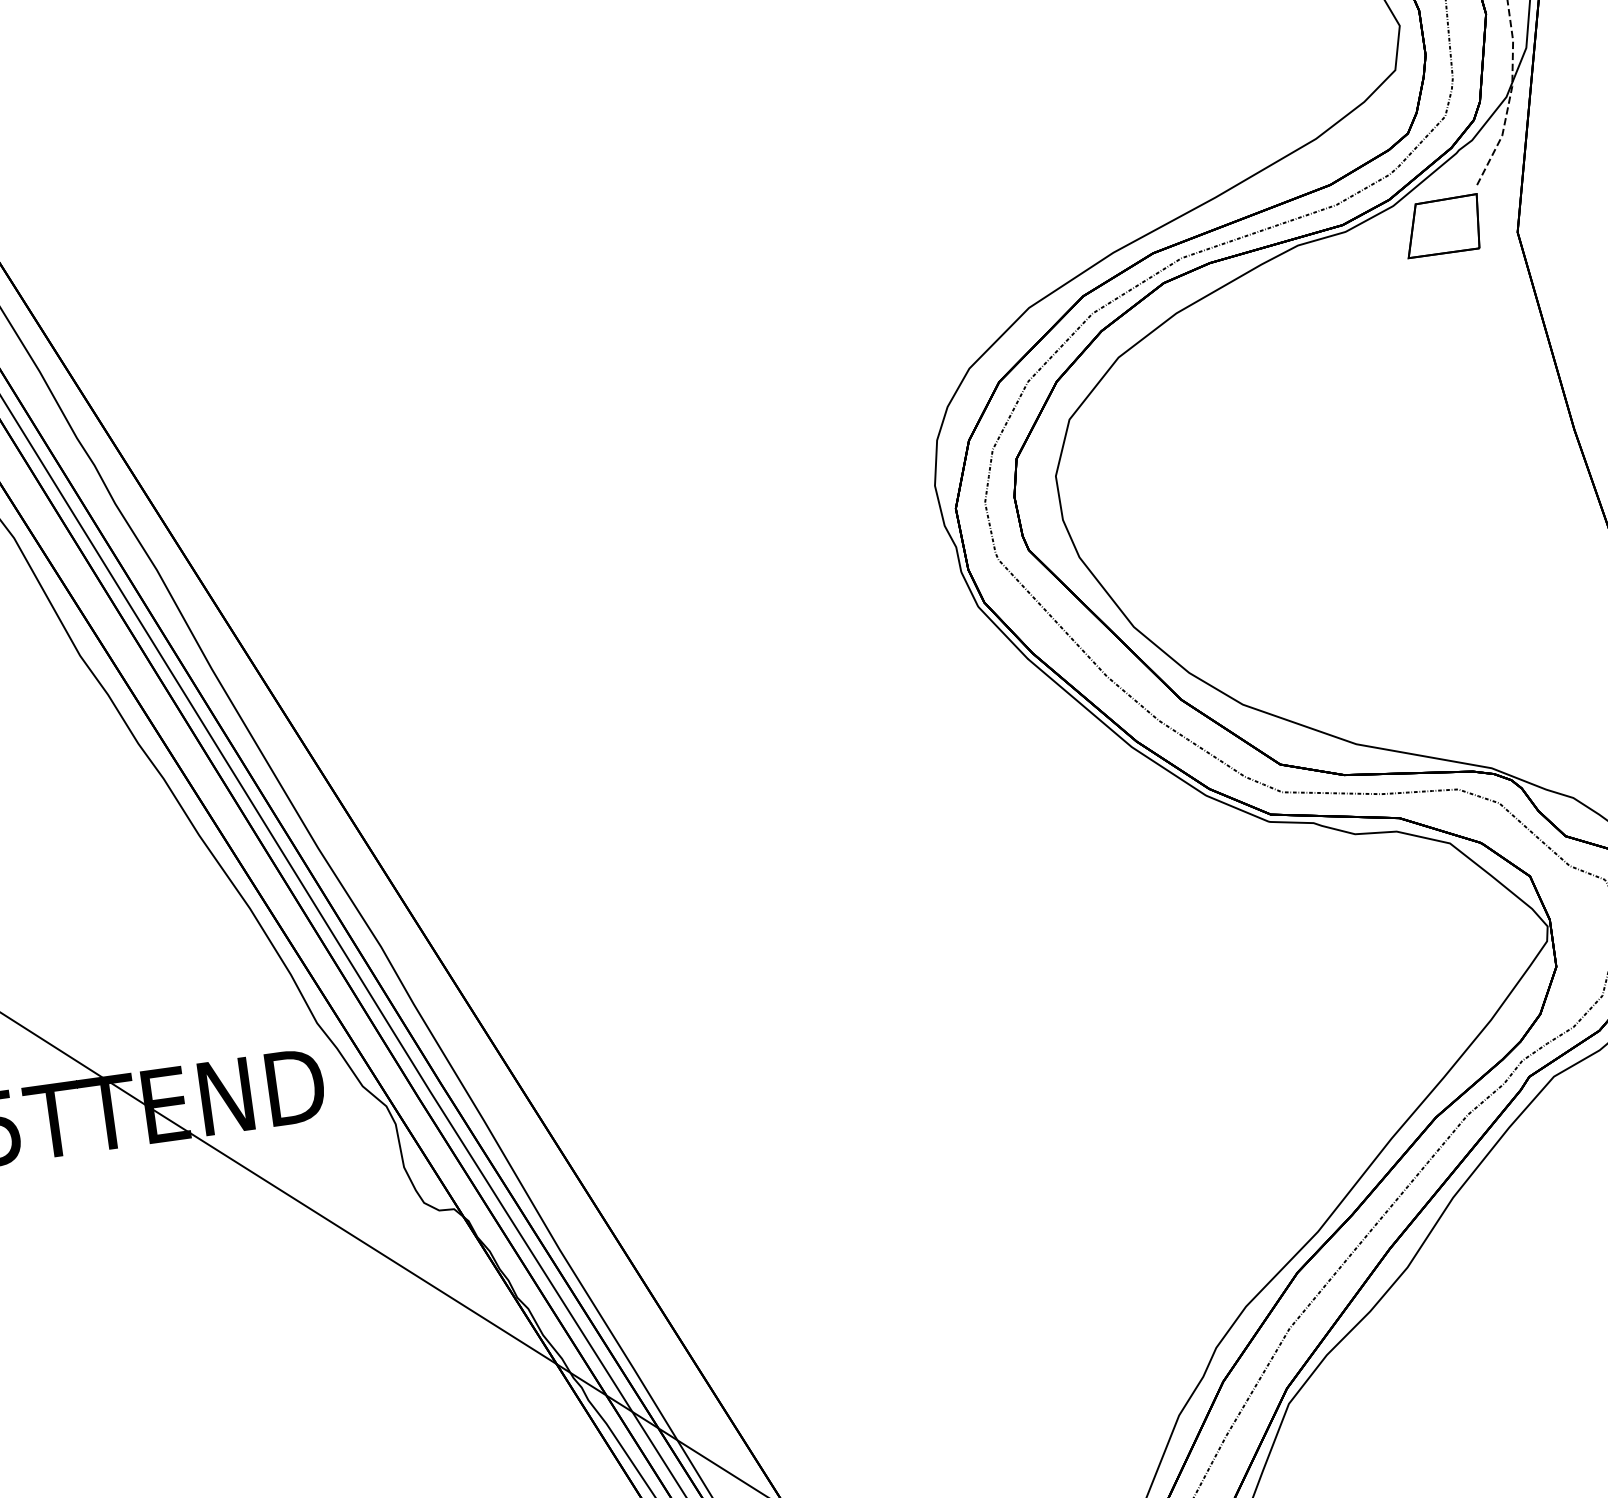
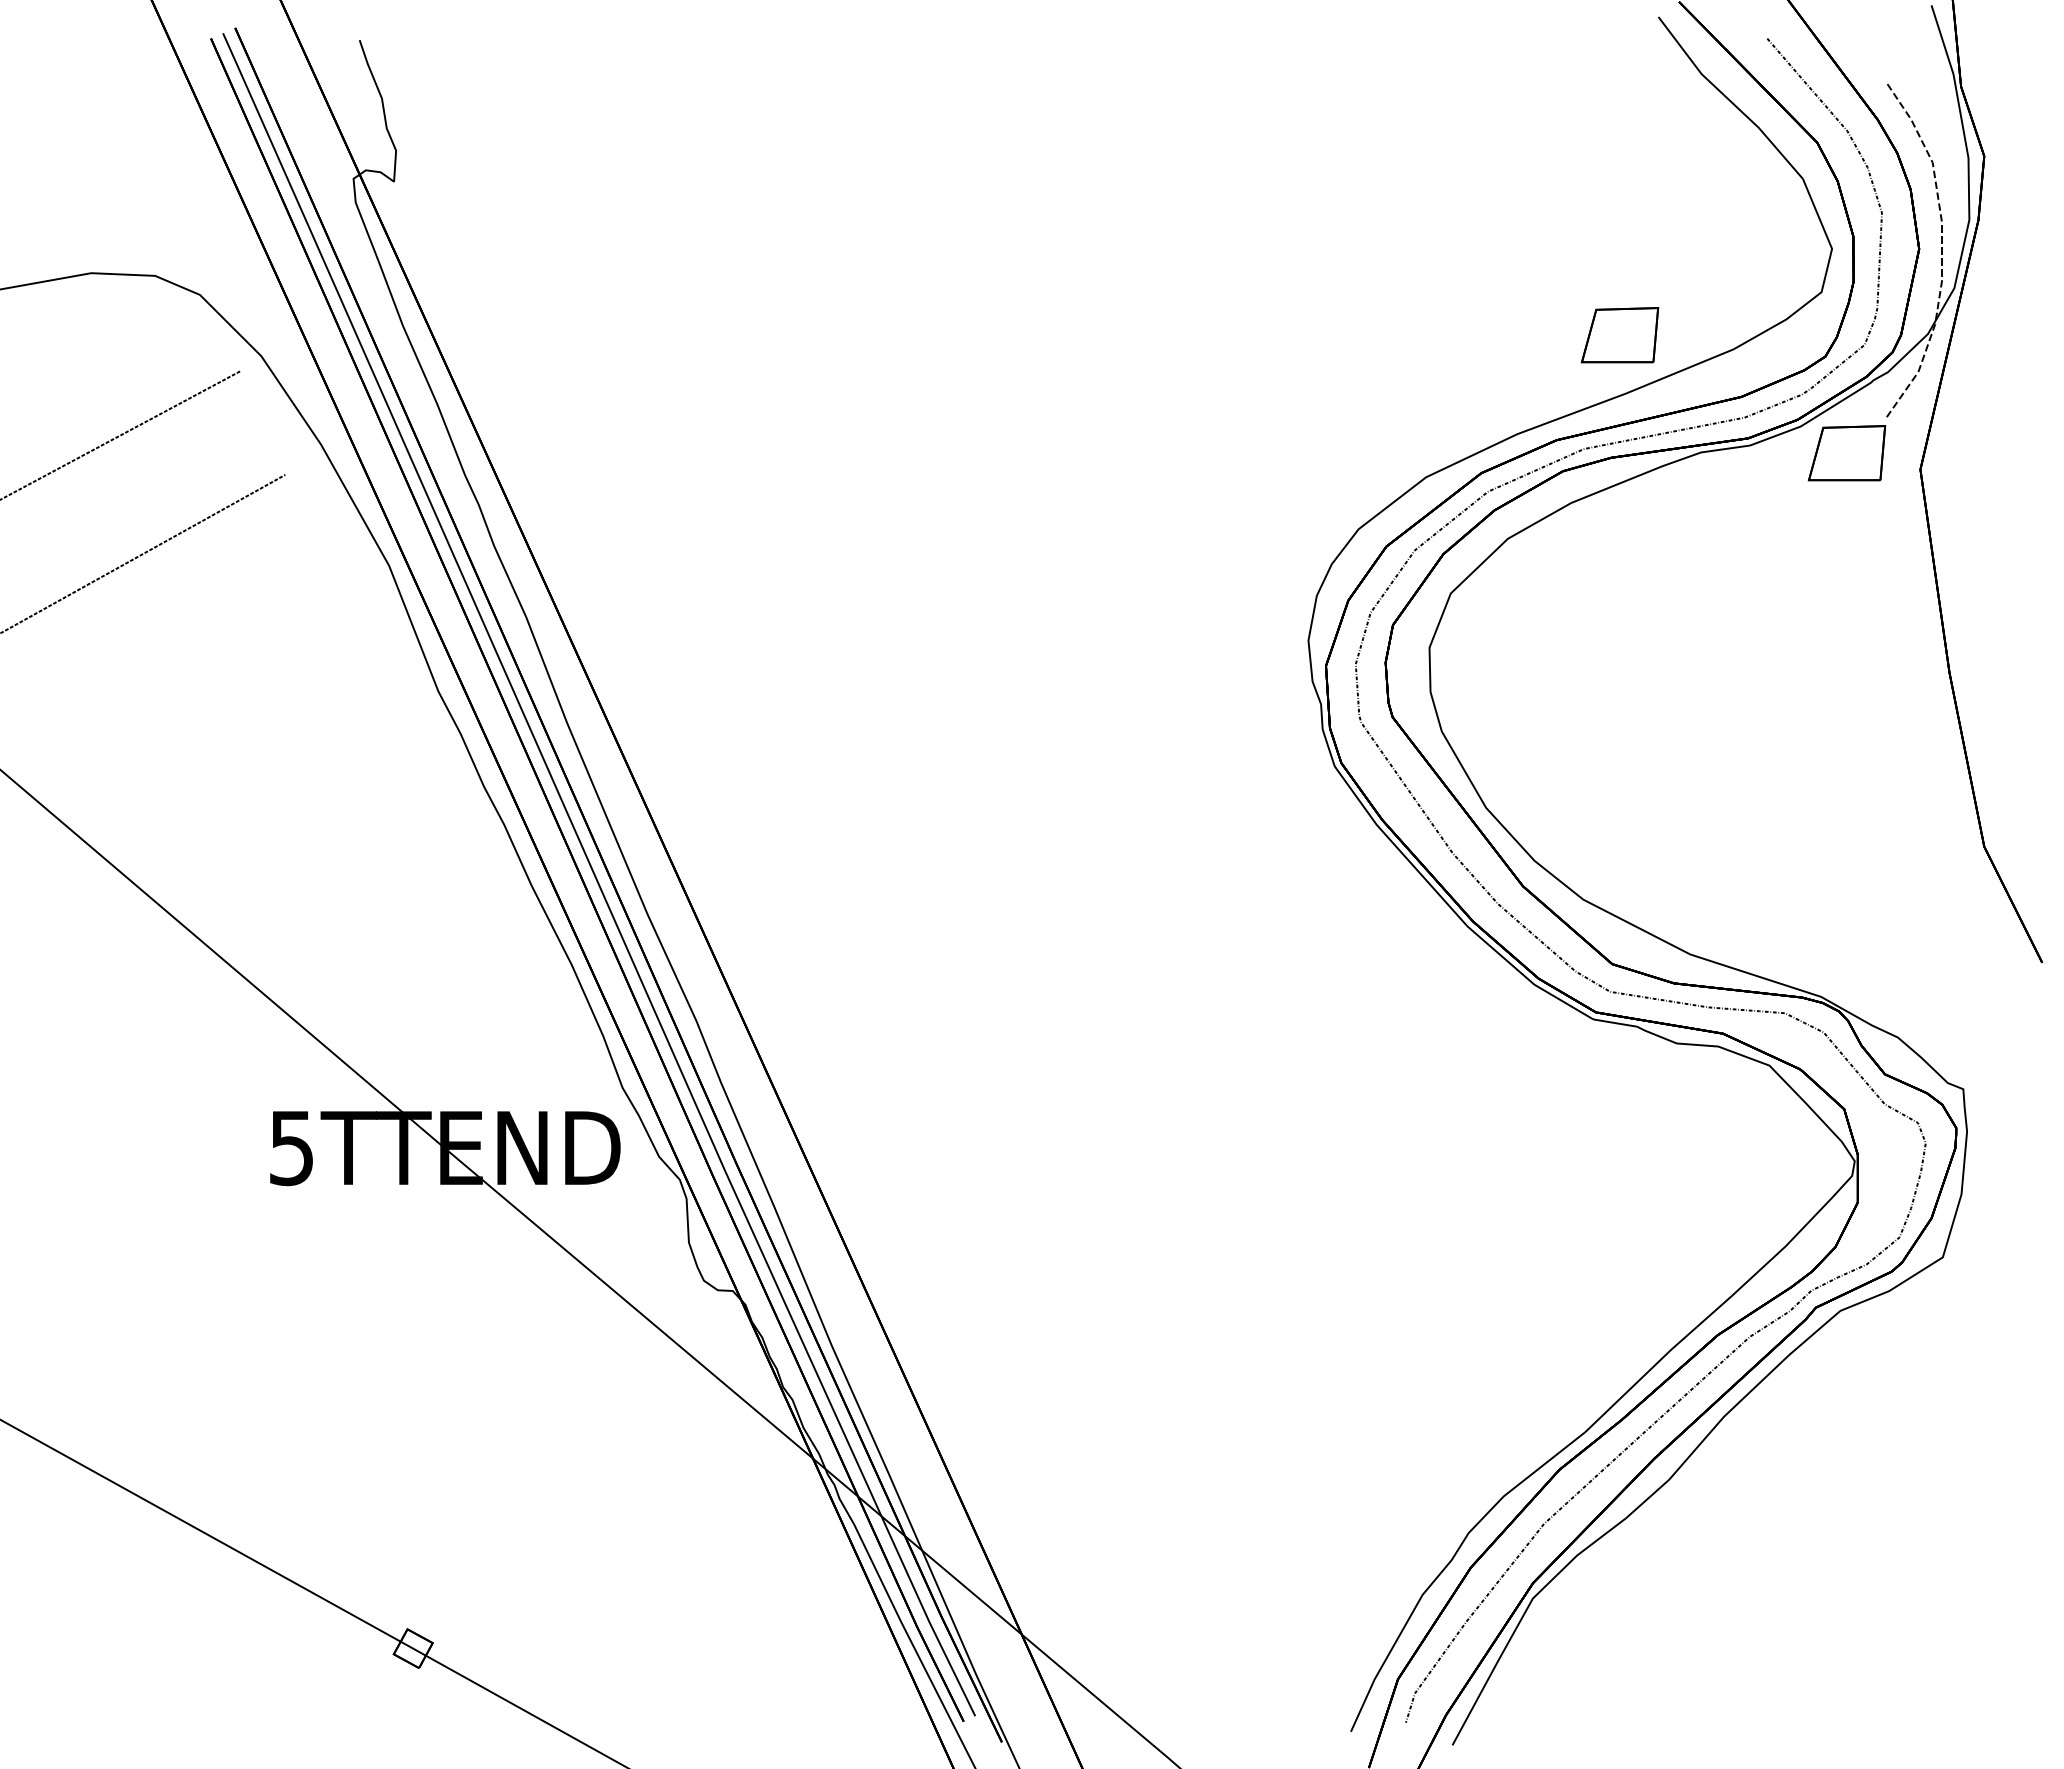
part: (1201, 140) -> (1619, 335), added

